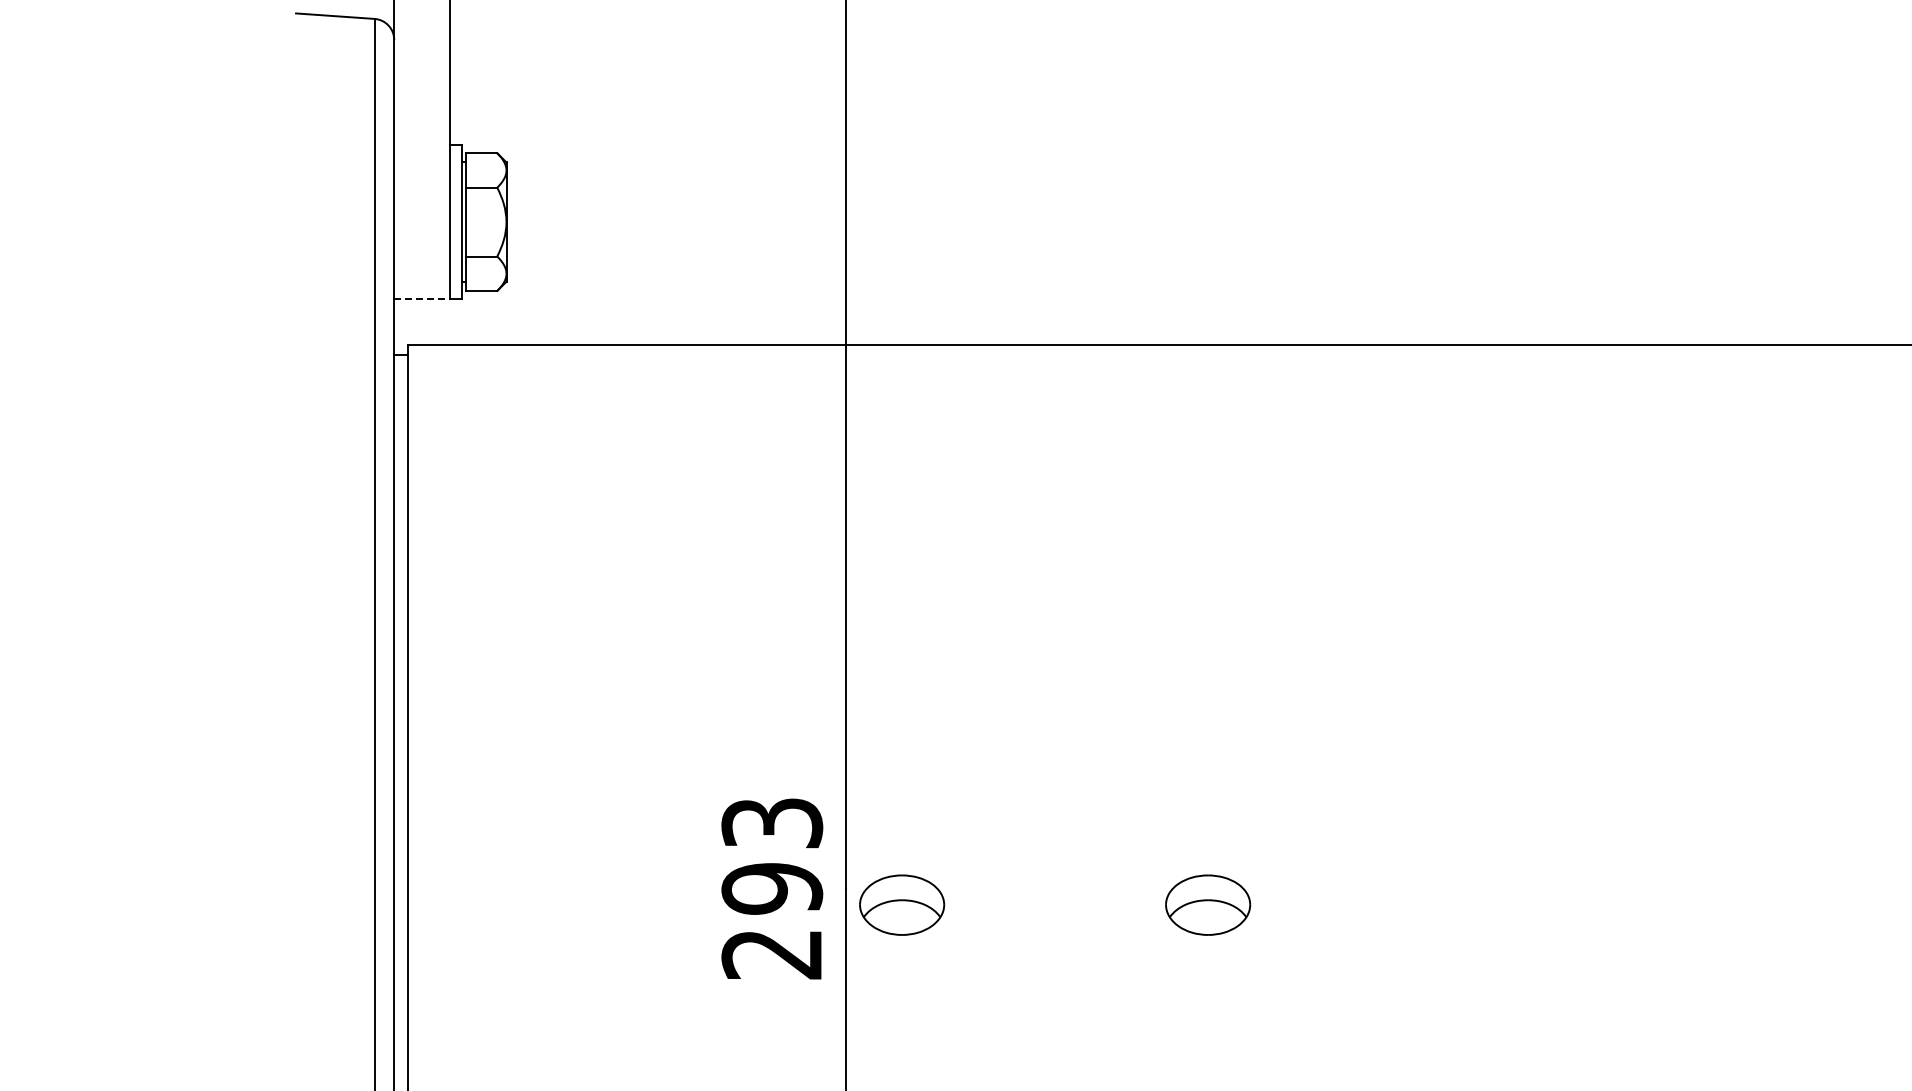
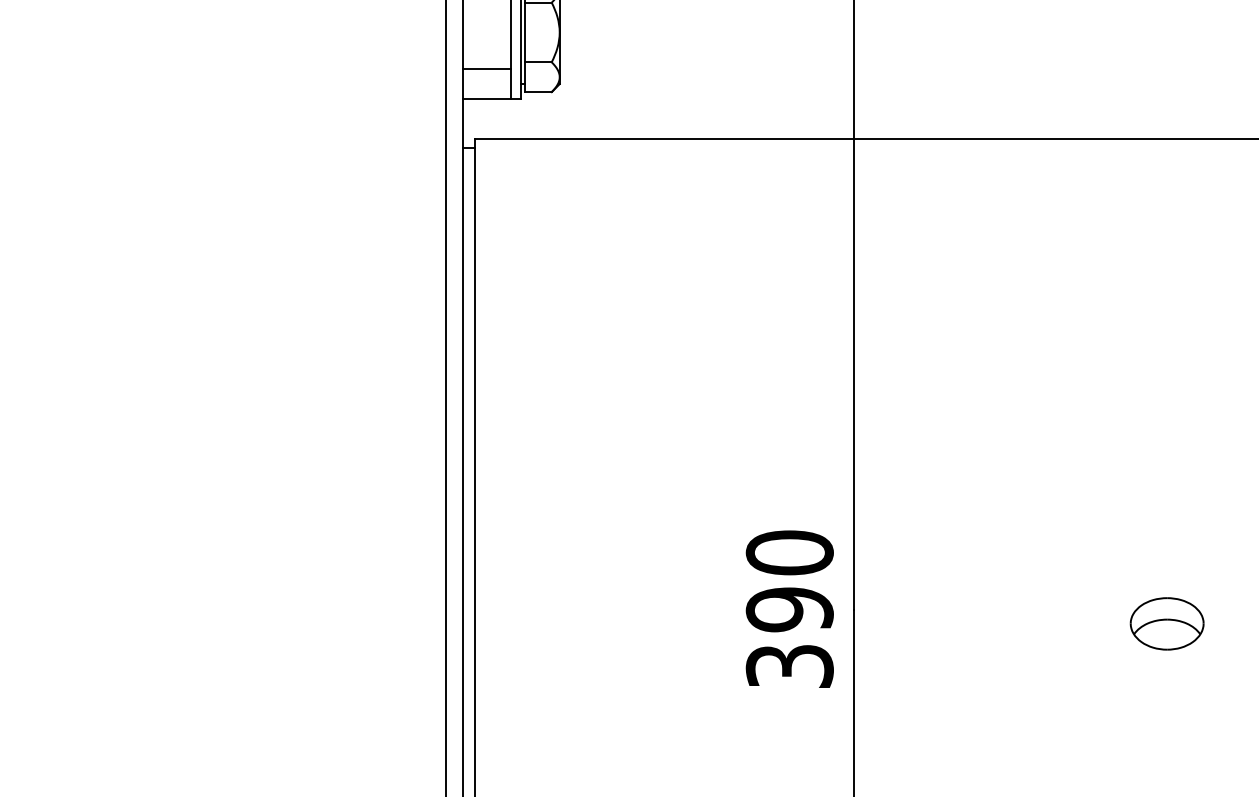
line: (422, 264) -> (486, 69), added
line: (422, 299) -> (486, 99), dashed -> solid
text: (772, 888) -> (790, 609), 293 -> 390
part: (902, 904) -> (902, 623), removed

